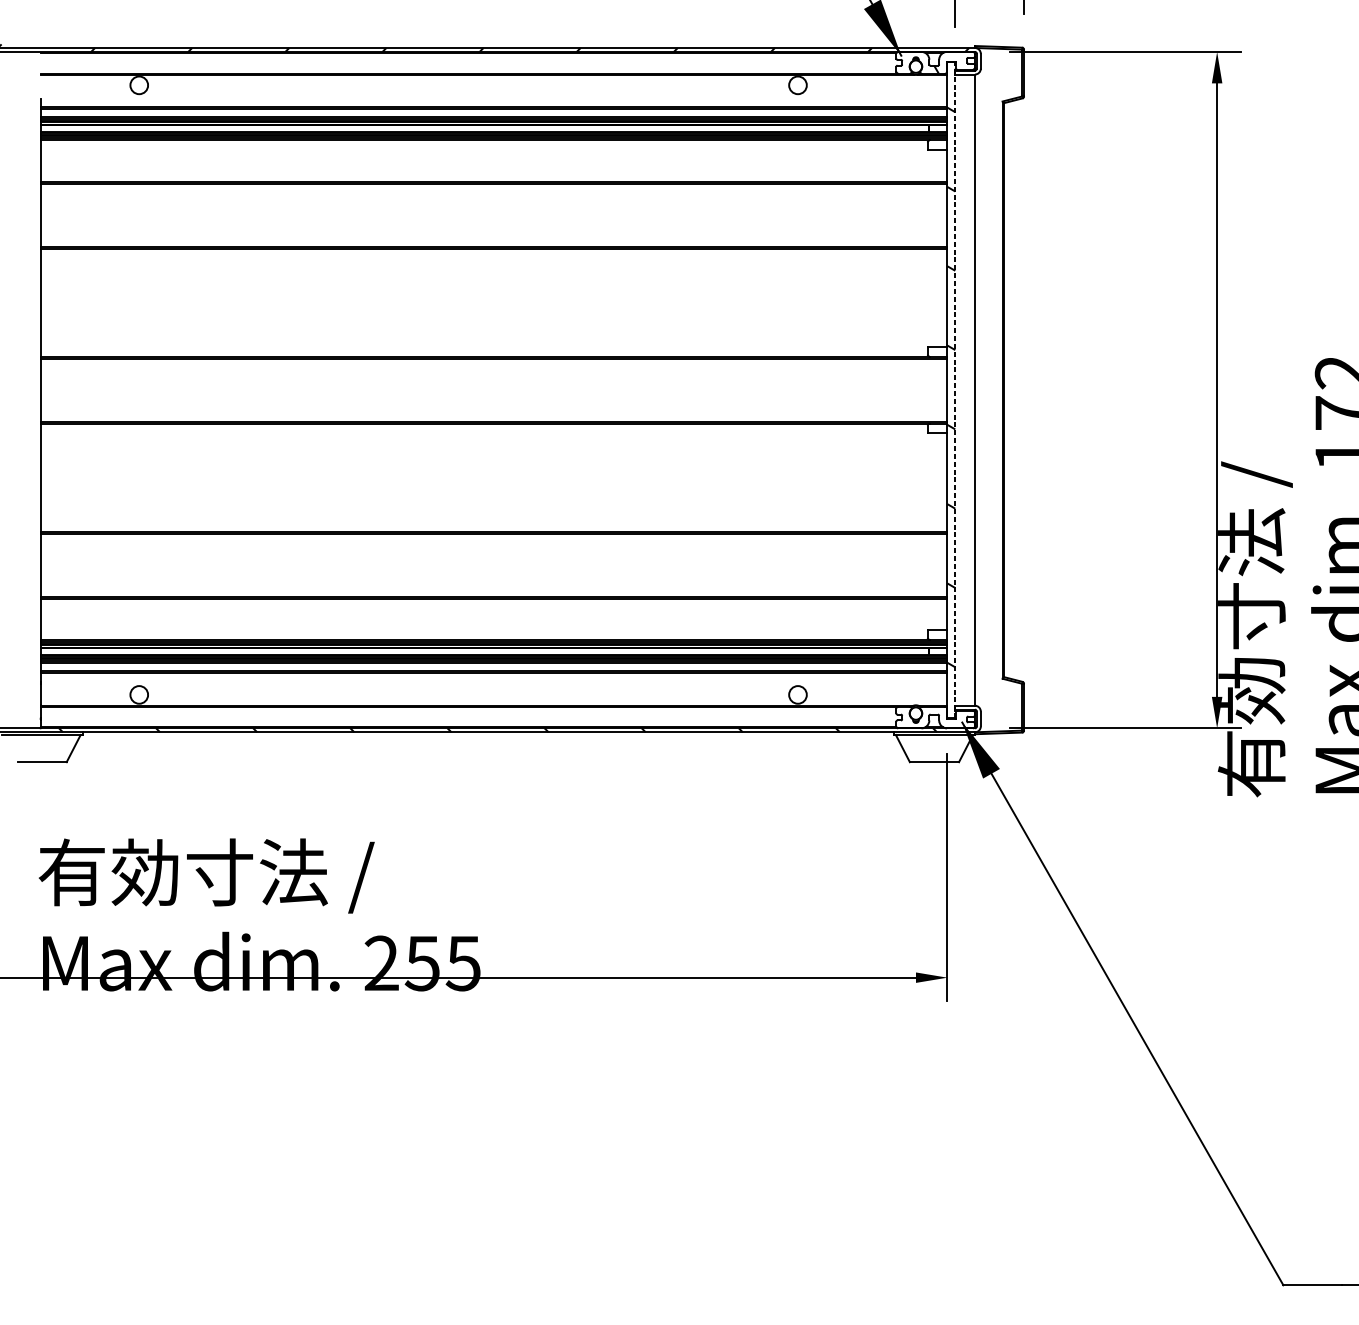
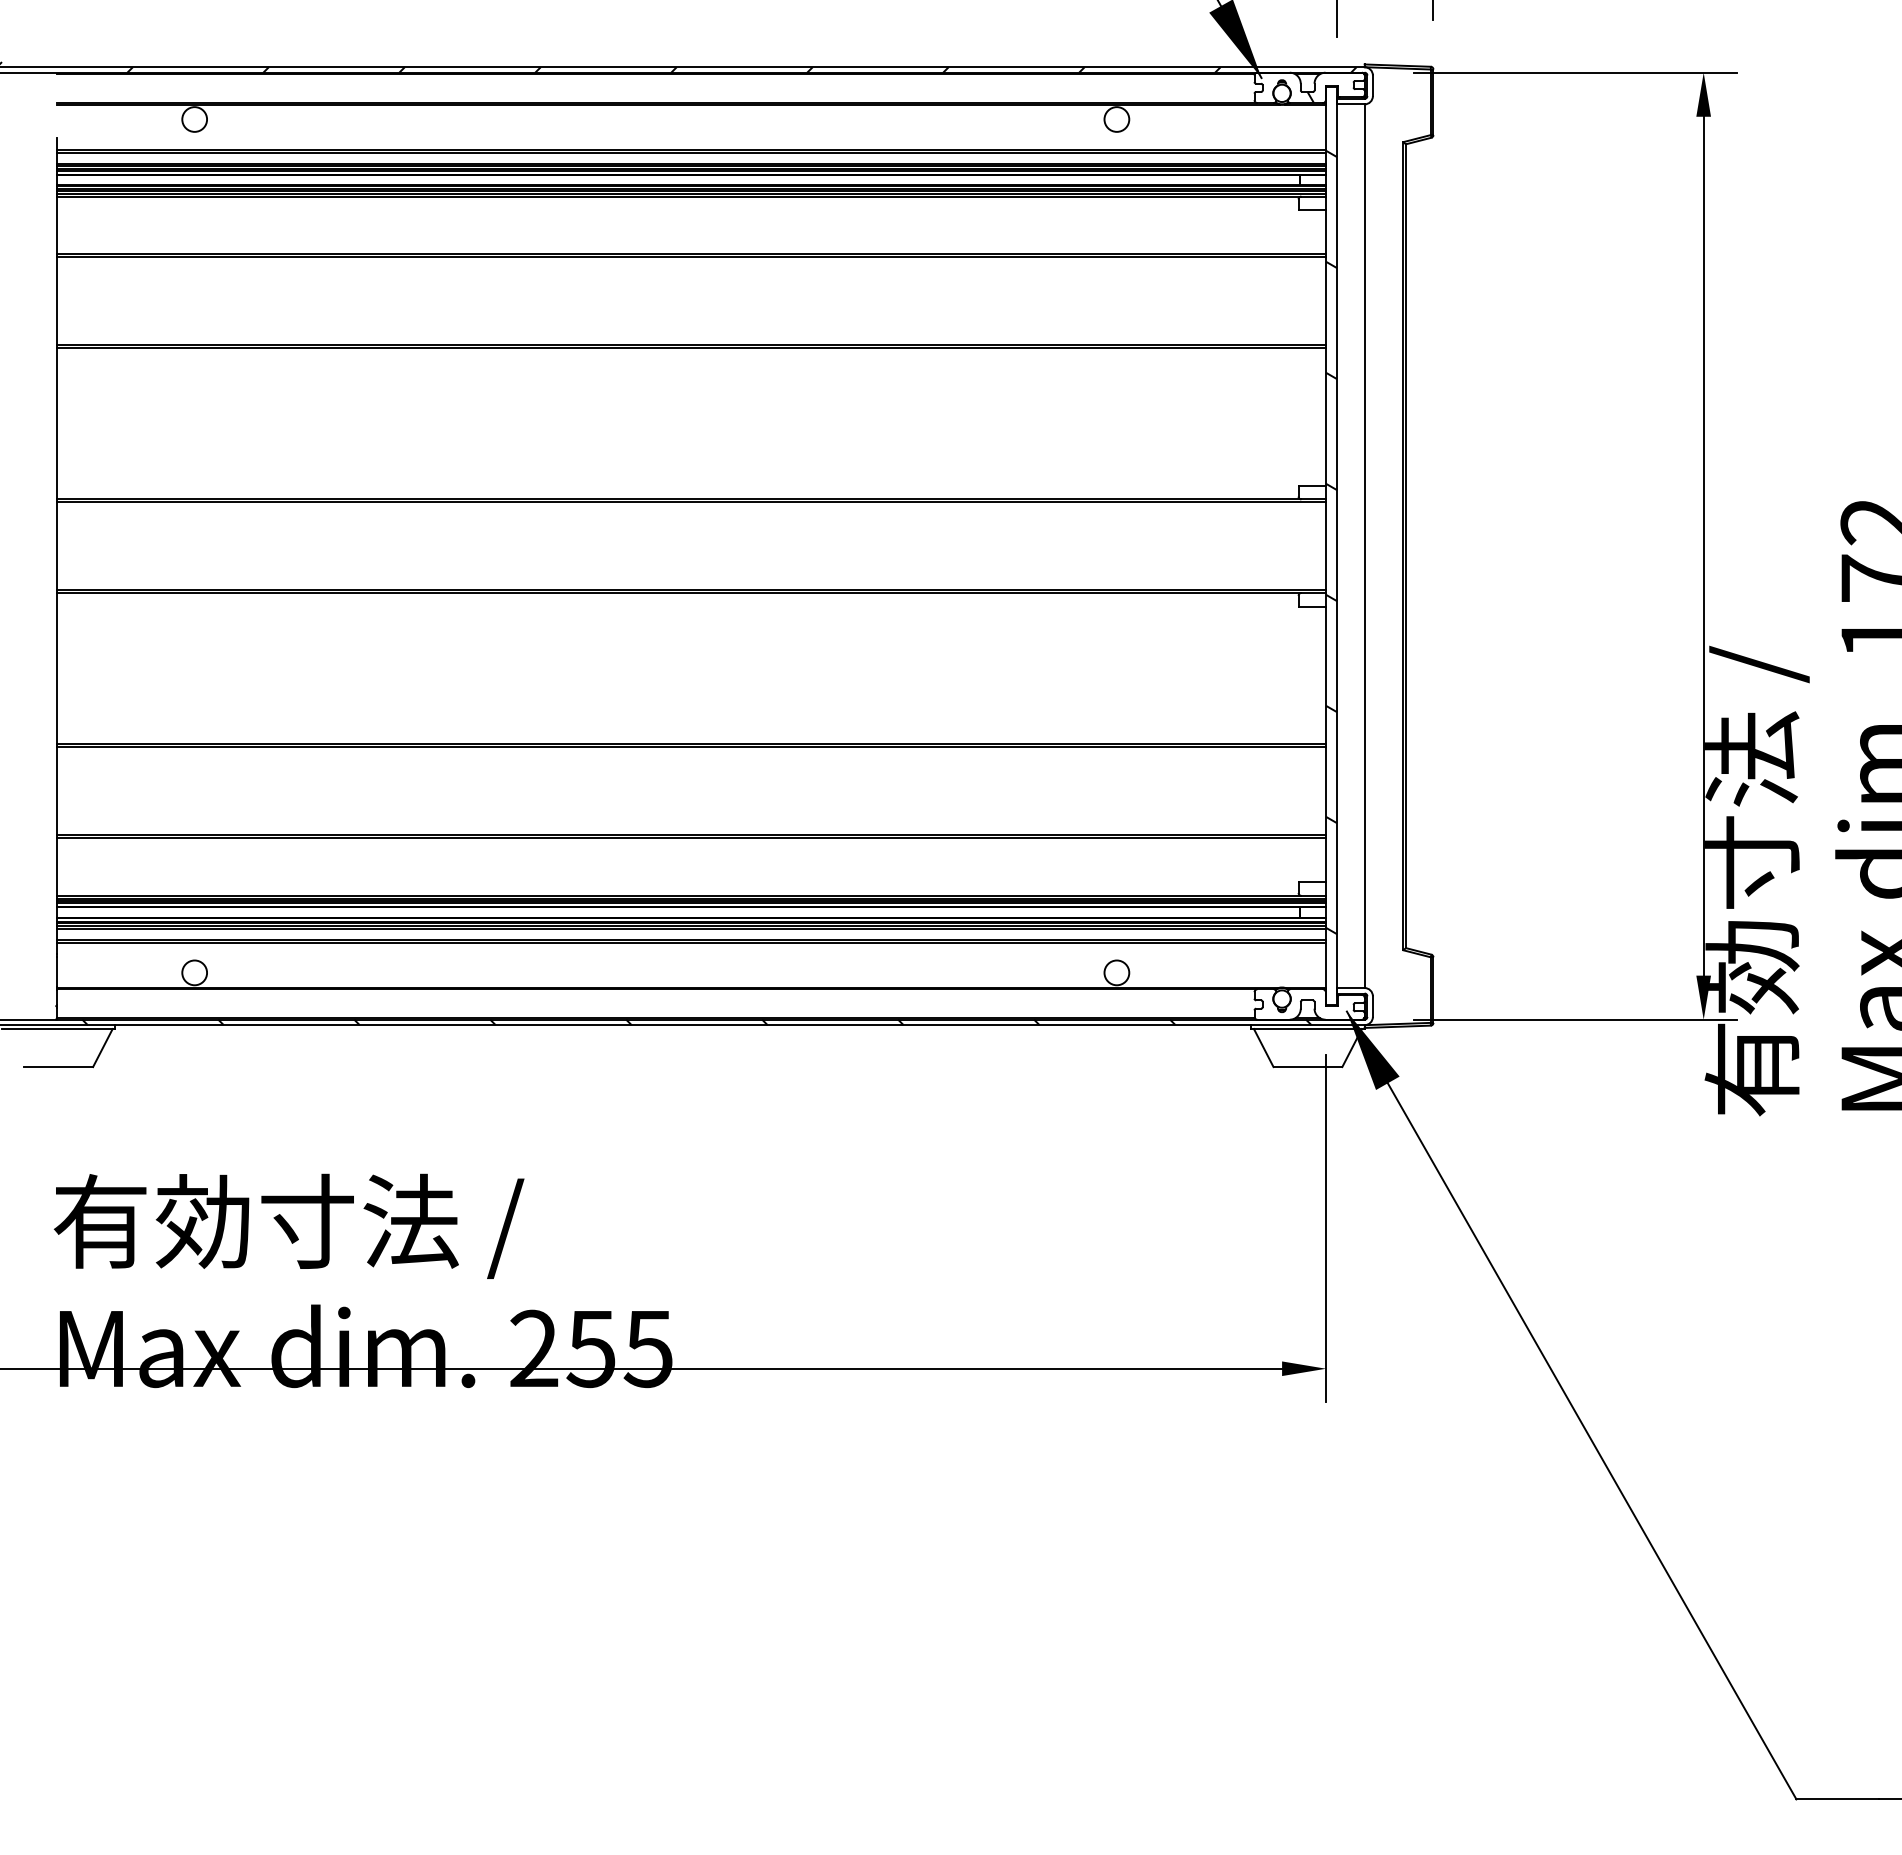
line: (955, 389) -> (1337, 545), dashed -> solid

